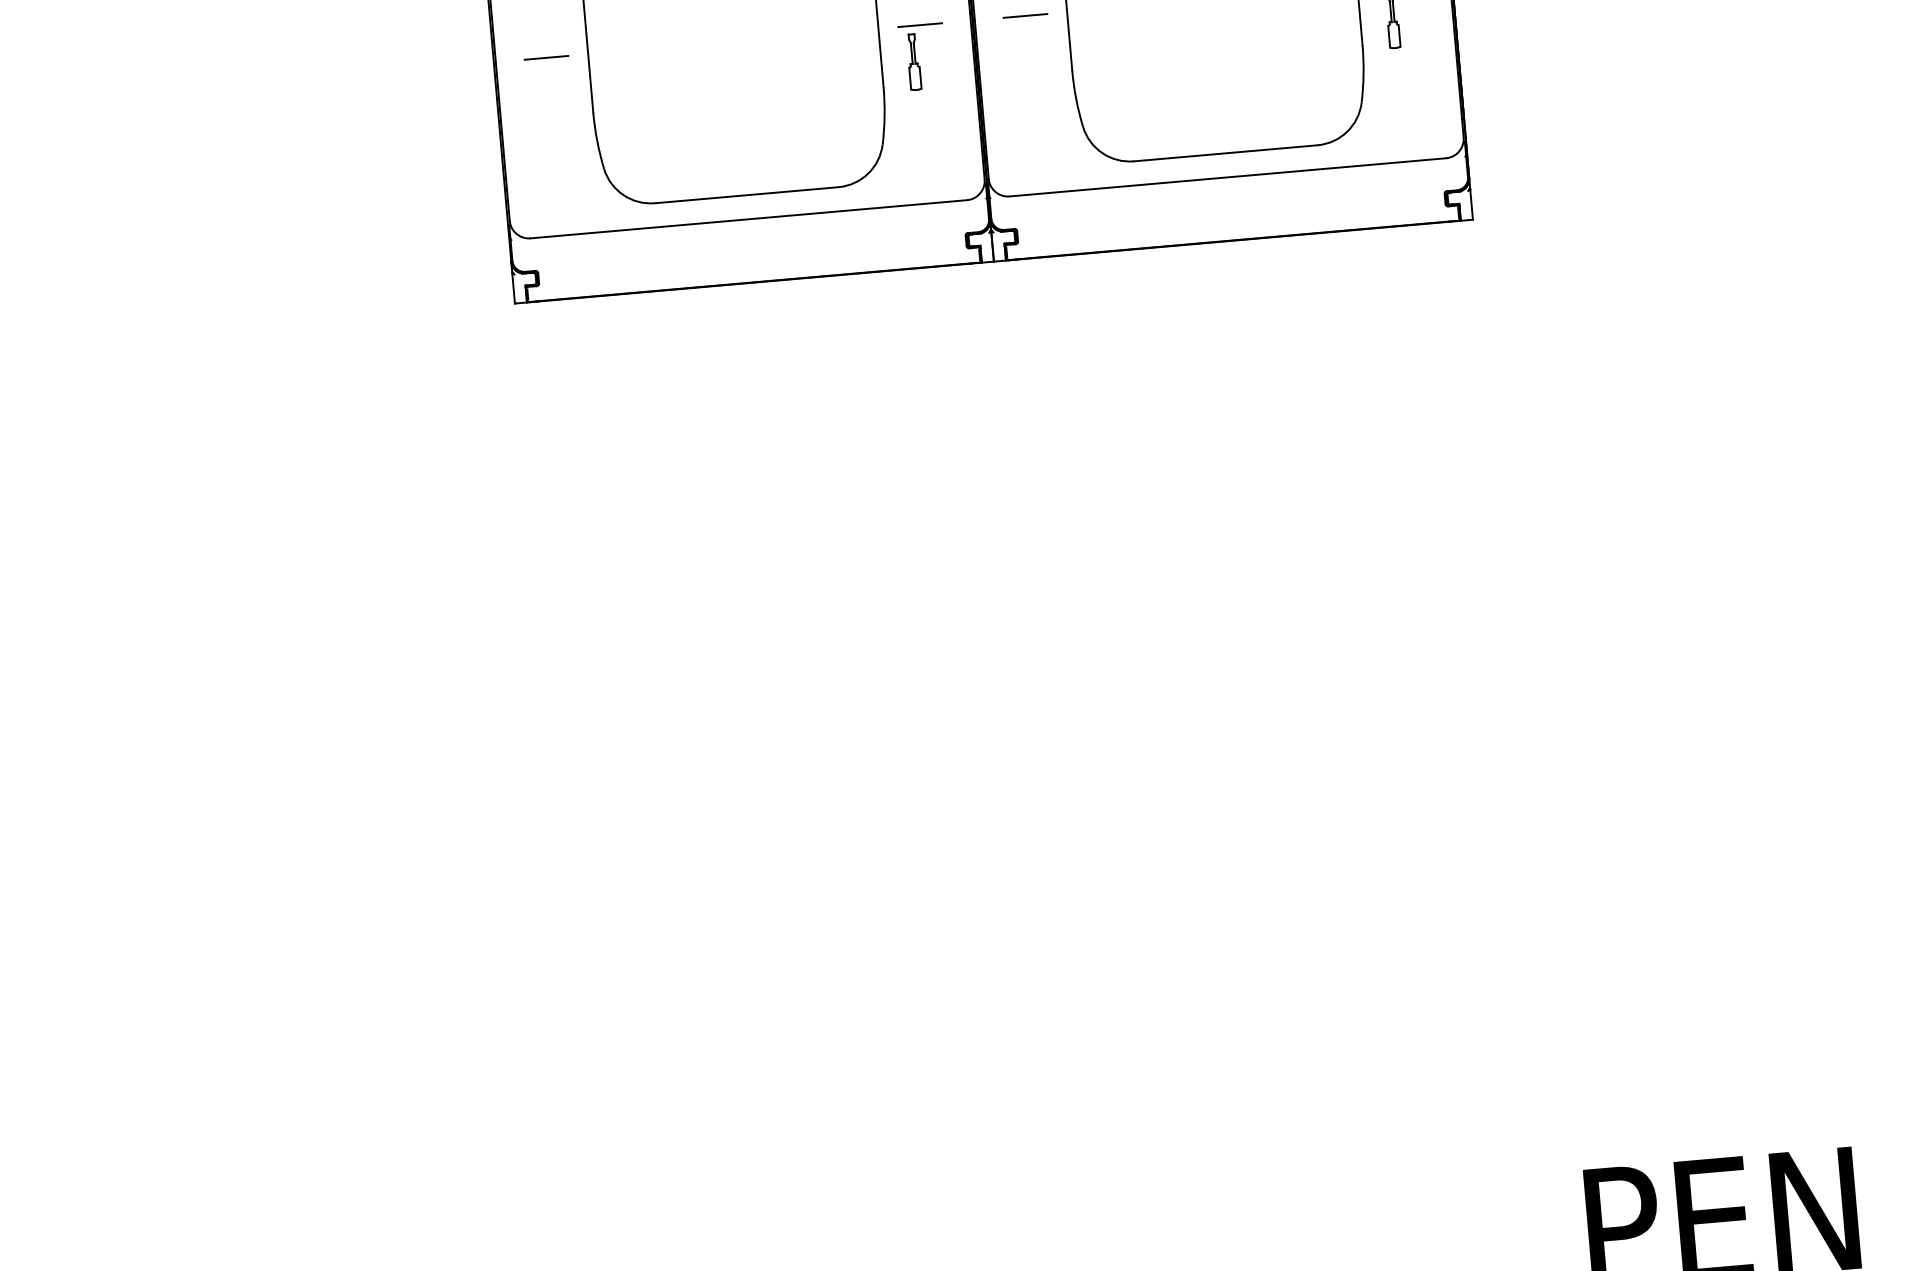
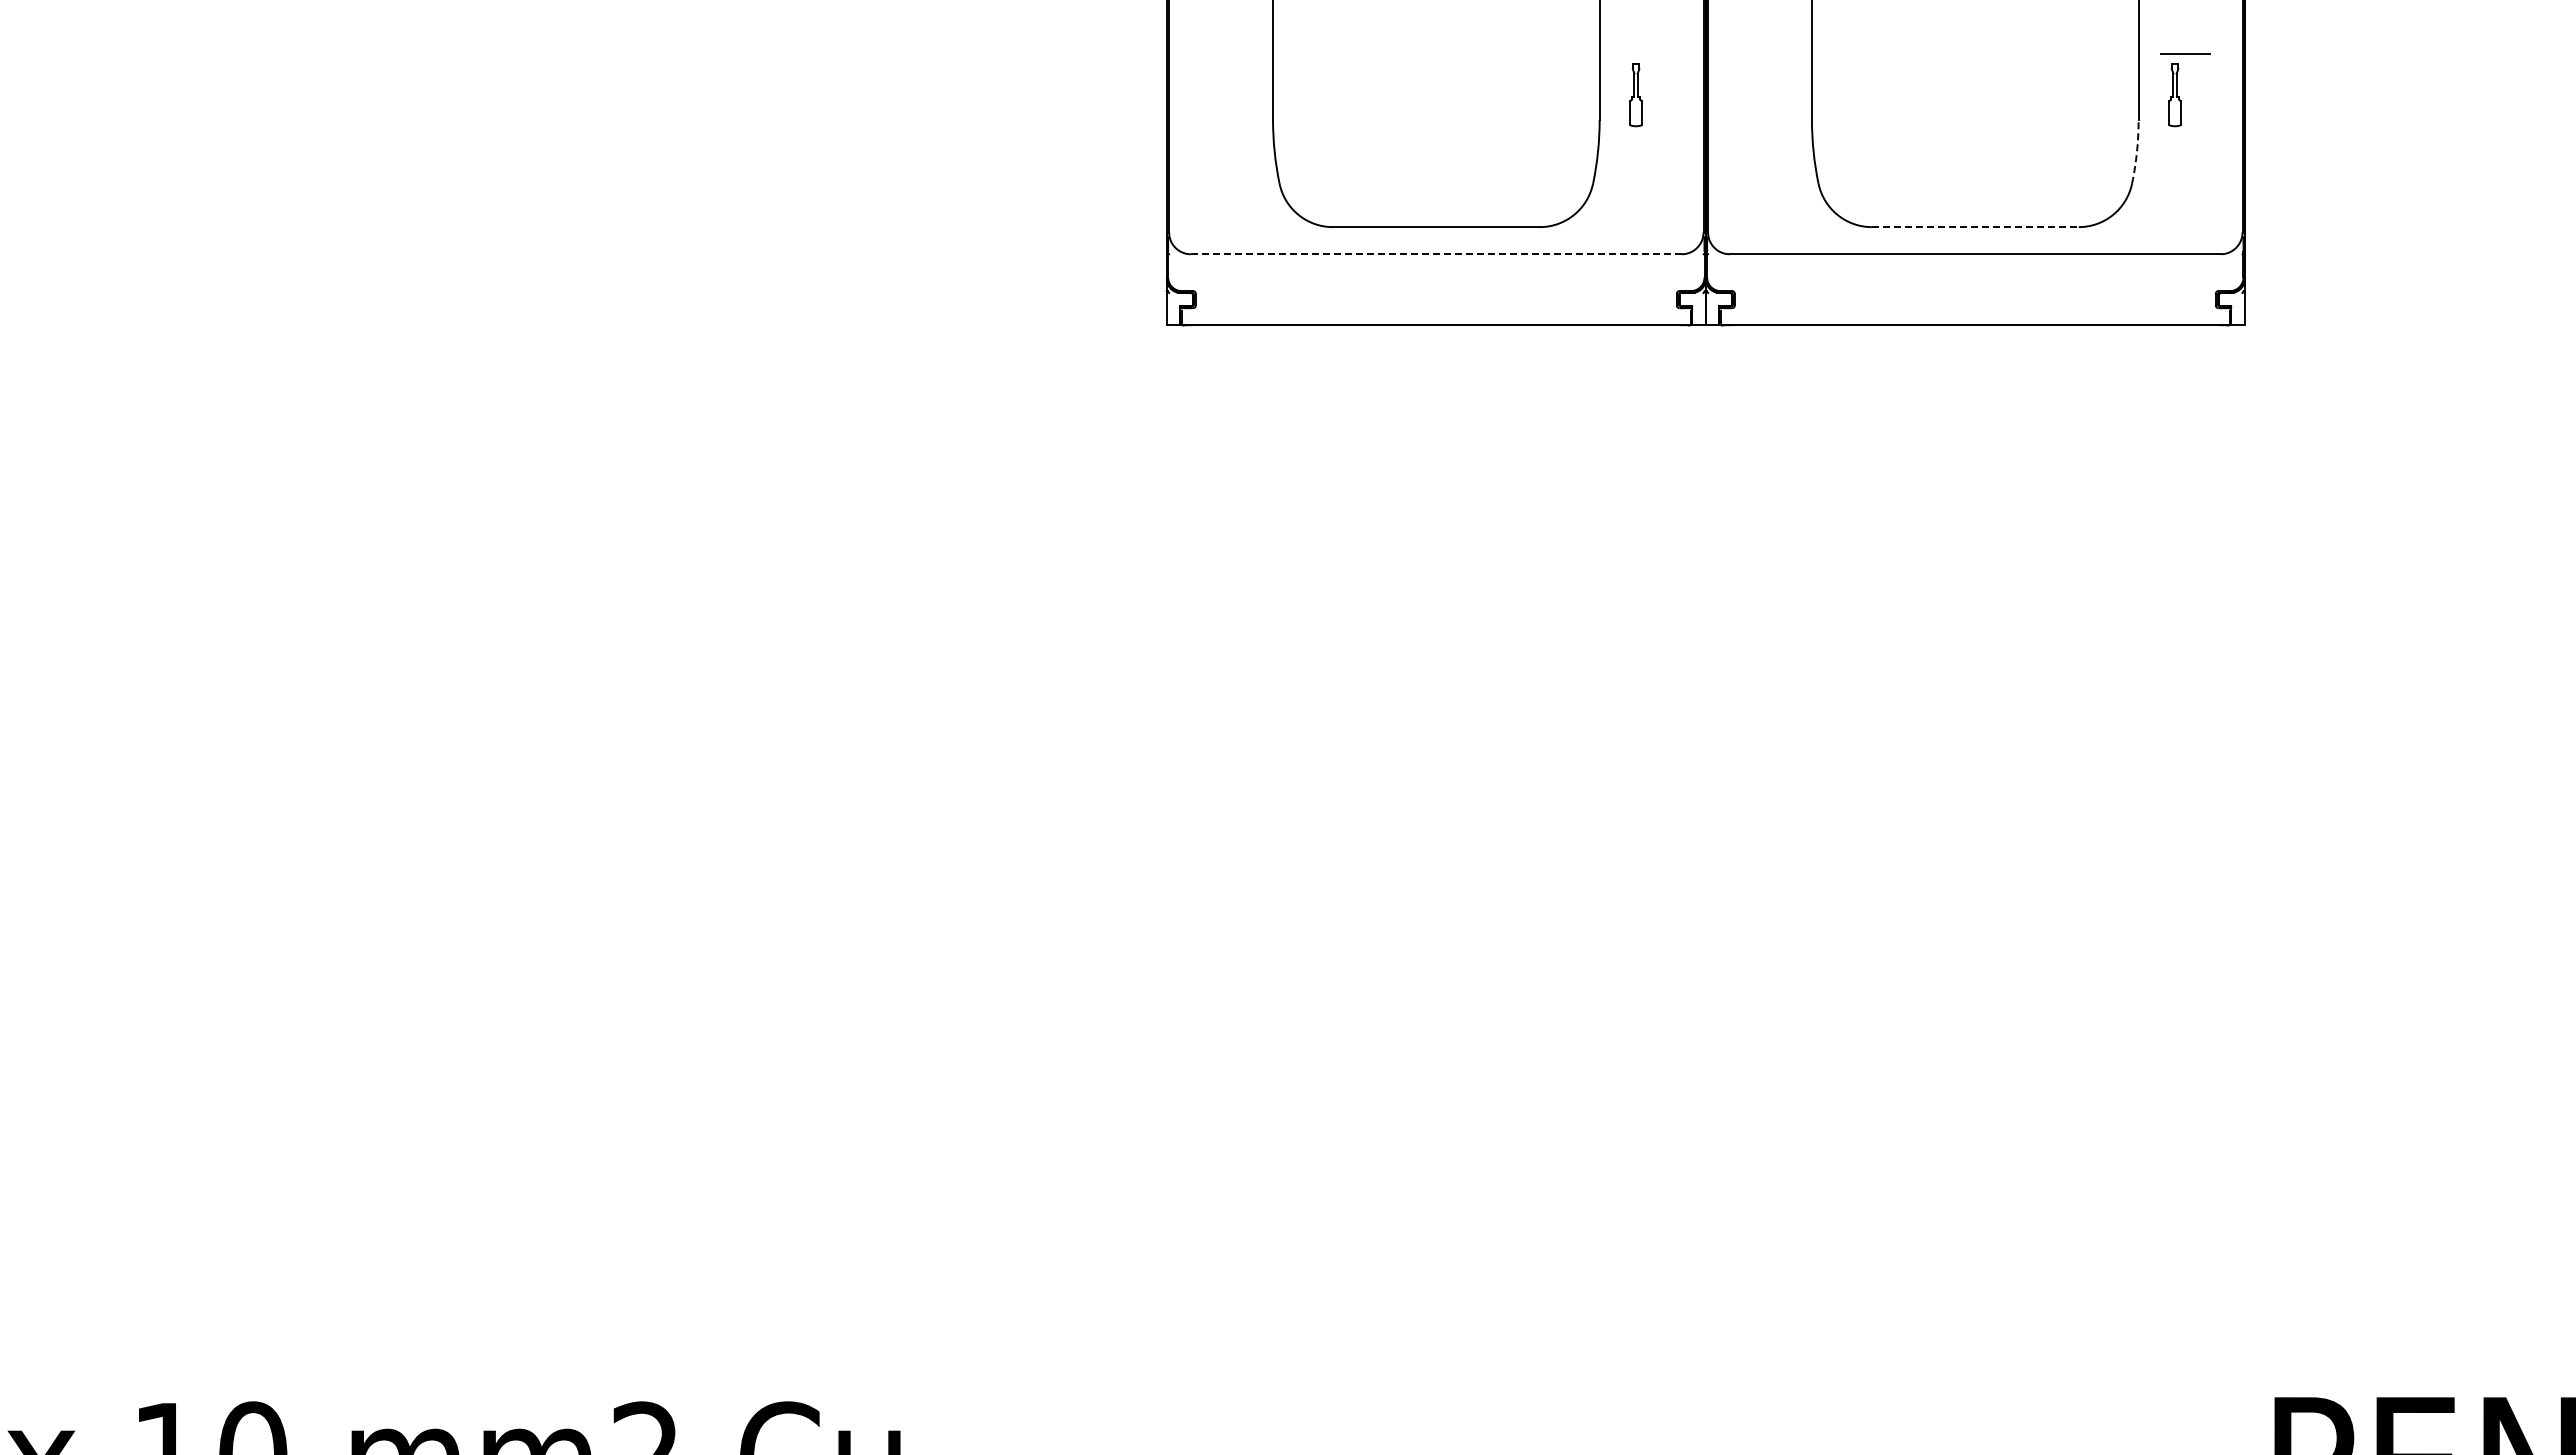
line: (1024, 16) -> (1764, 54), removed
line: (920, 25) -> (1646, 54), removed
line: (545, 58) -> (1225, 54), removed
arc: (1363, 74) -> (2136, 152), solid -> dashed
line: (1225, 153) -> (1975, 227), solid -> dashed
line: (749, 219) -> (1436, 254), solid -> dashed

